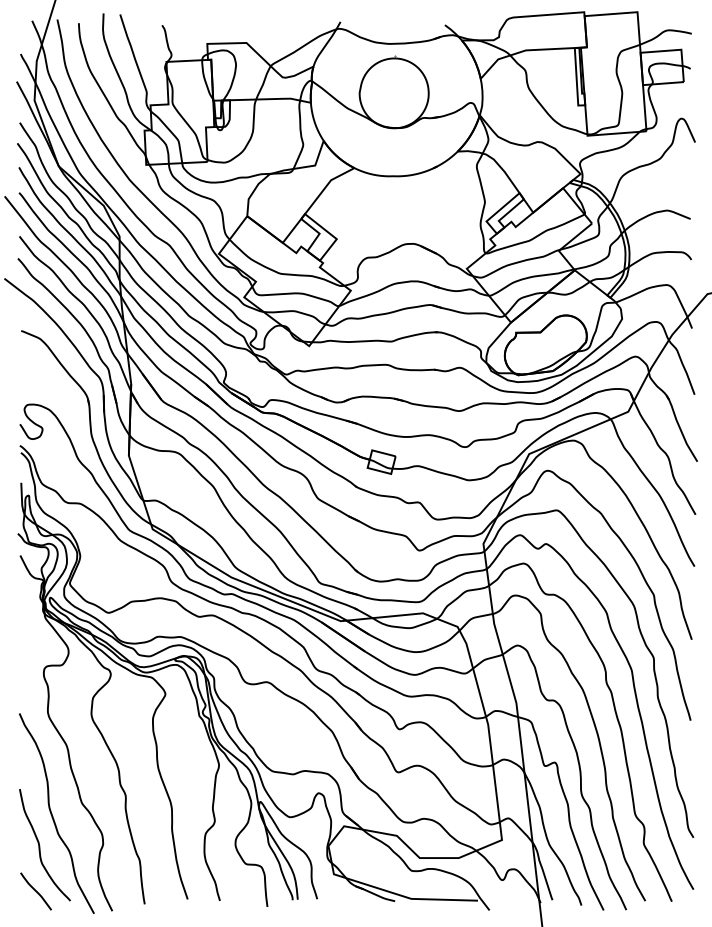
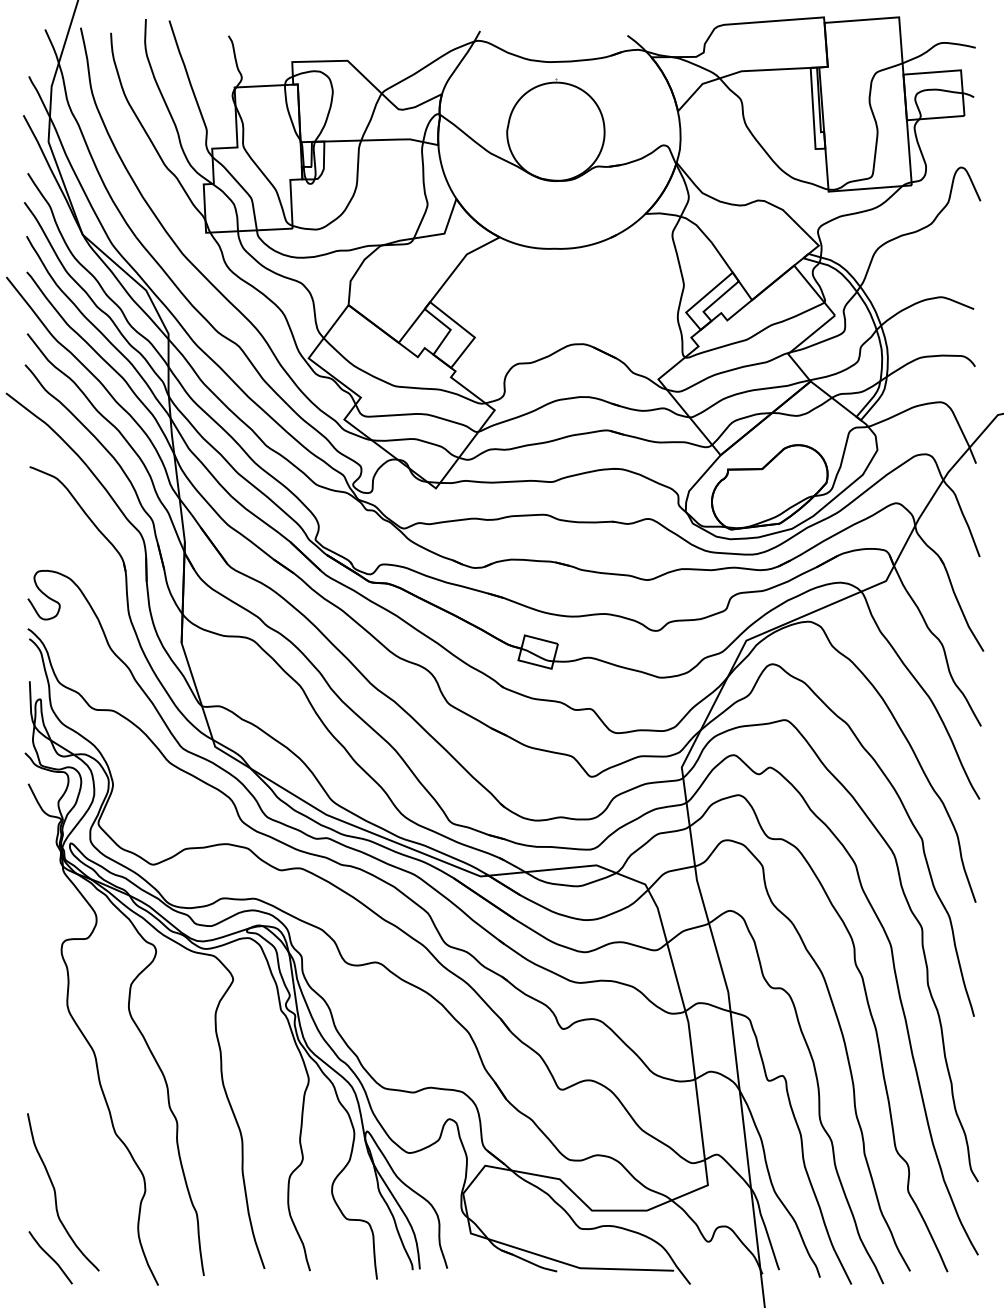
curve: (52, 813) -> (73, 1147), removed

